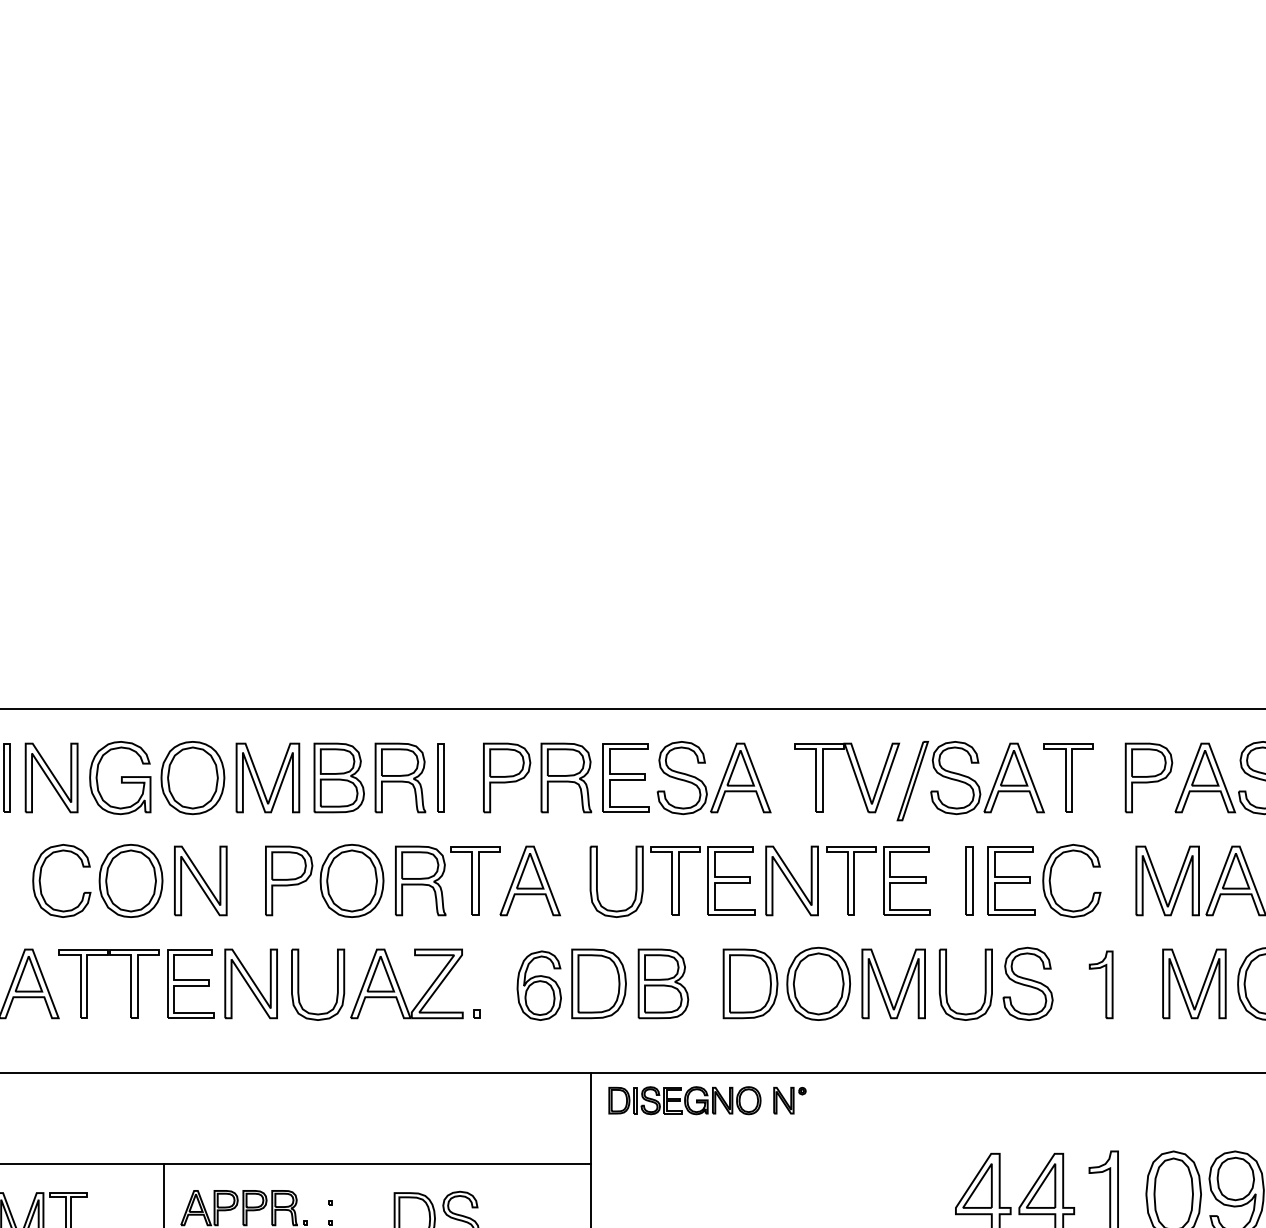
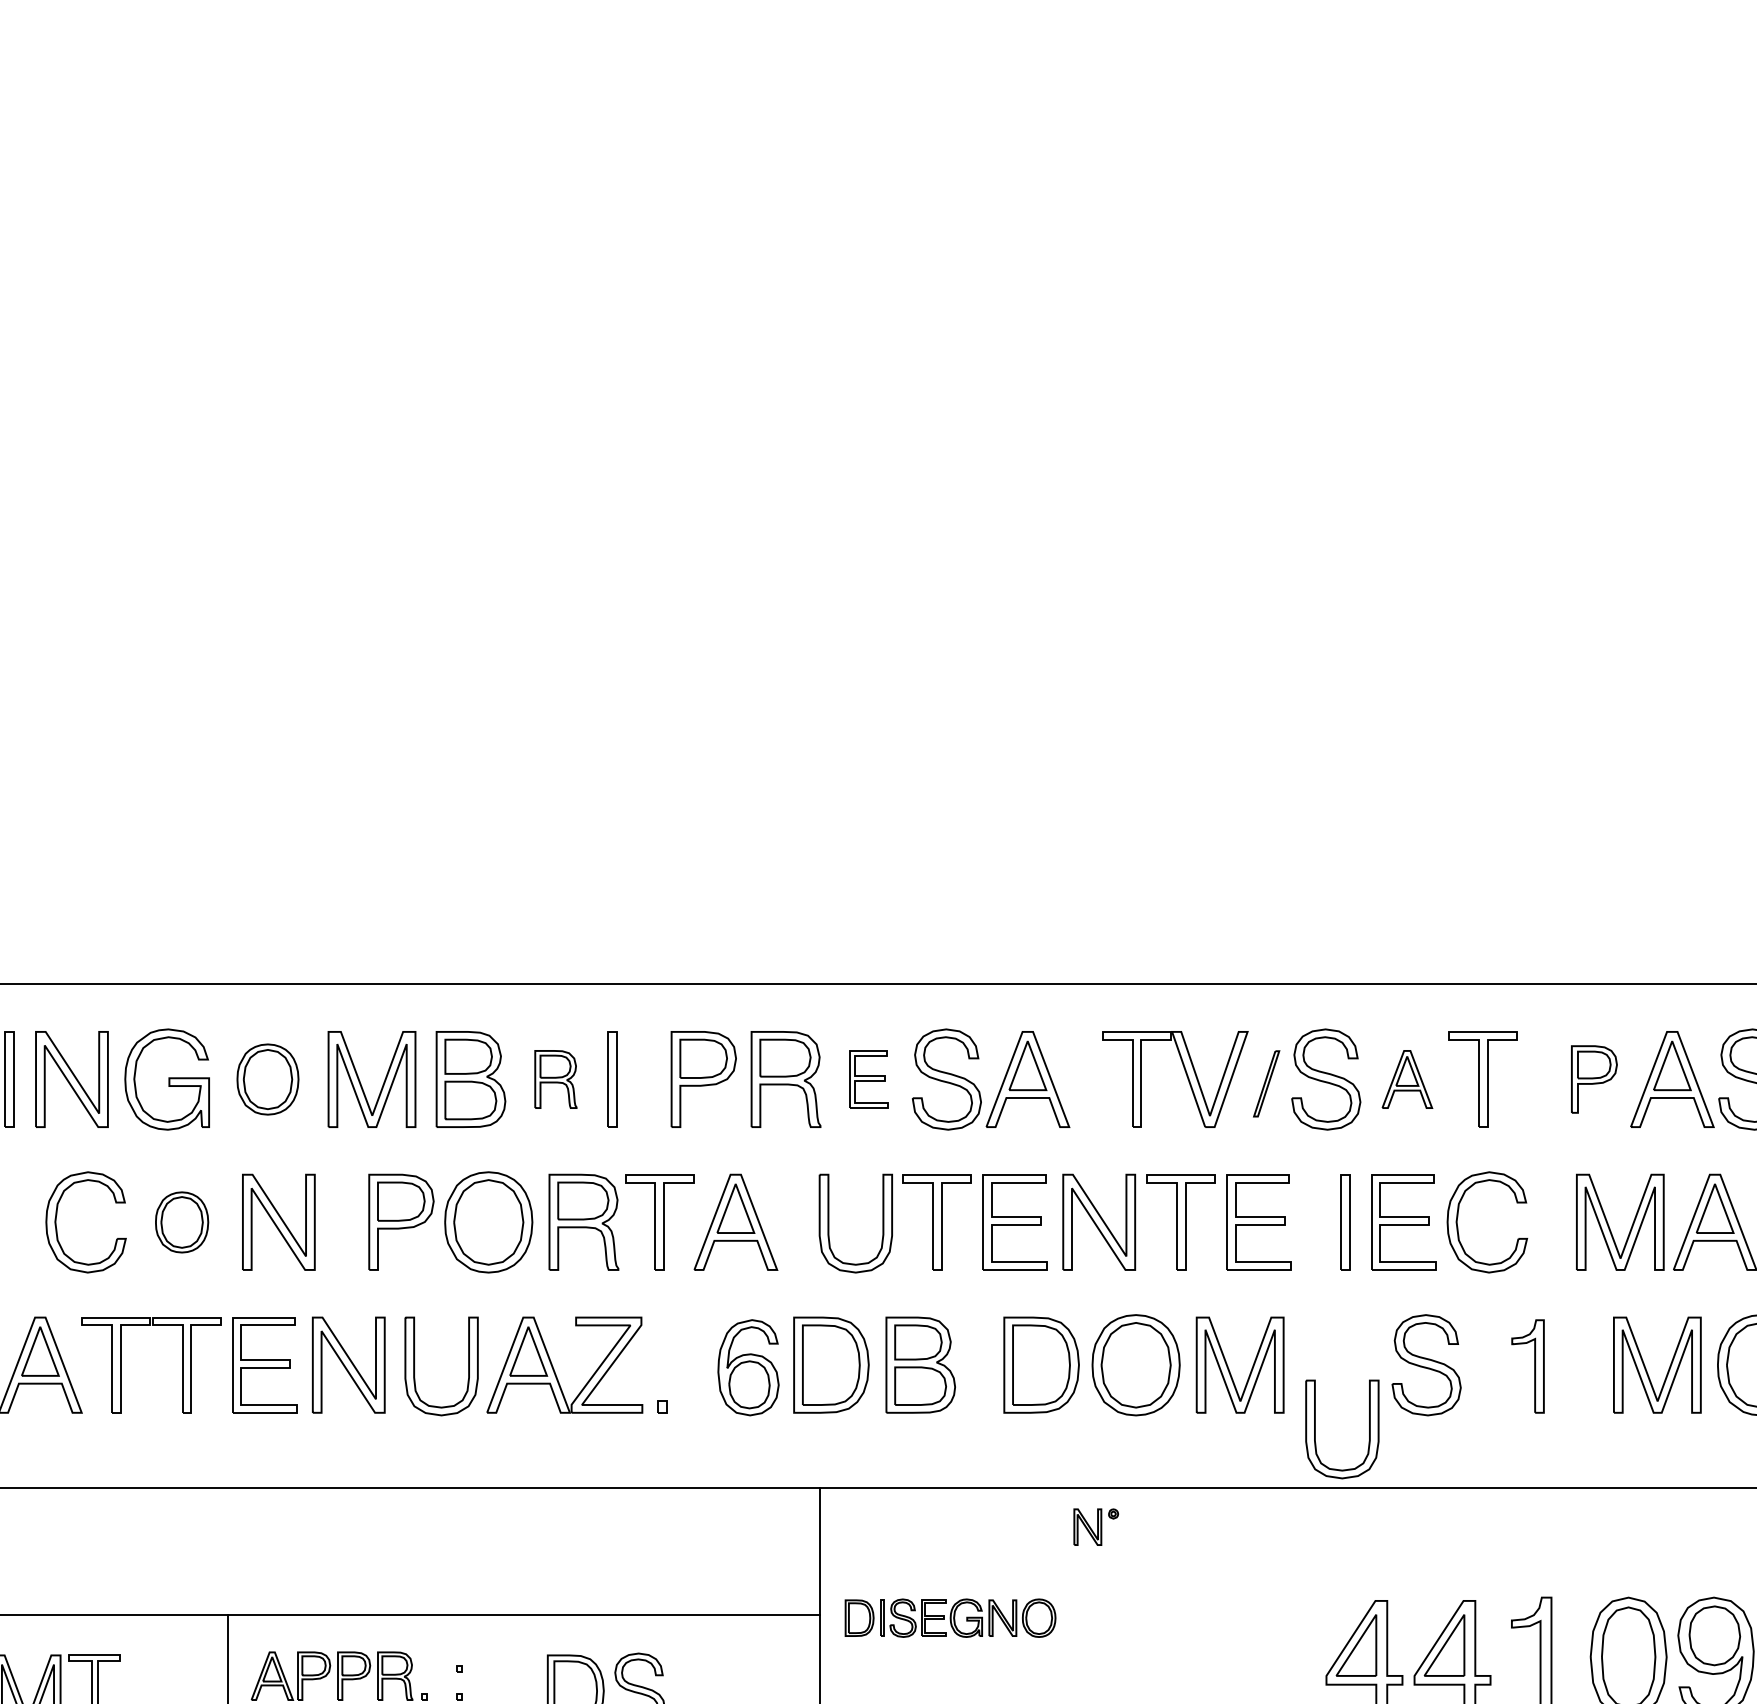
part: (192, 777) -> (267, 1079), size x0.7
part: (400, 777) -> (555, 1079), size x0.6
part: (625, 777) -> (868, 1079), size x0.6
part: (1014, 777) -> (1407, 1079), size x0.6
part: (1149, 777) -> (1594, 1079), size x0.7
part: (912, 780) -> (1266, 1083), size x0.6
part: (130, 881) -> (181, 1222), size x0.6
part: (946, 984) -> (1315, 1429), moved
part: (684, 1100) -> (950, 1617), moved

